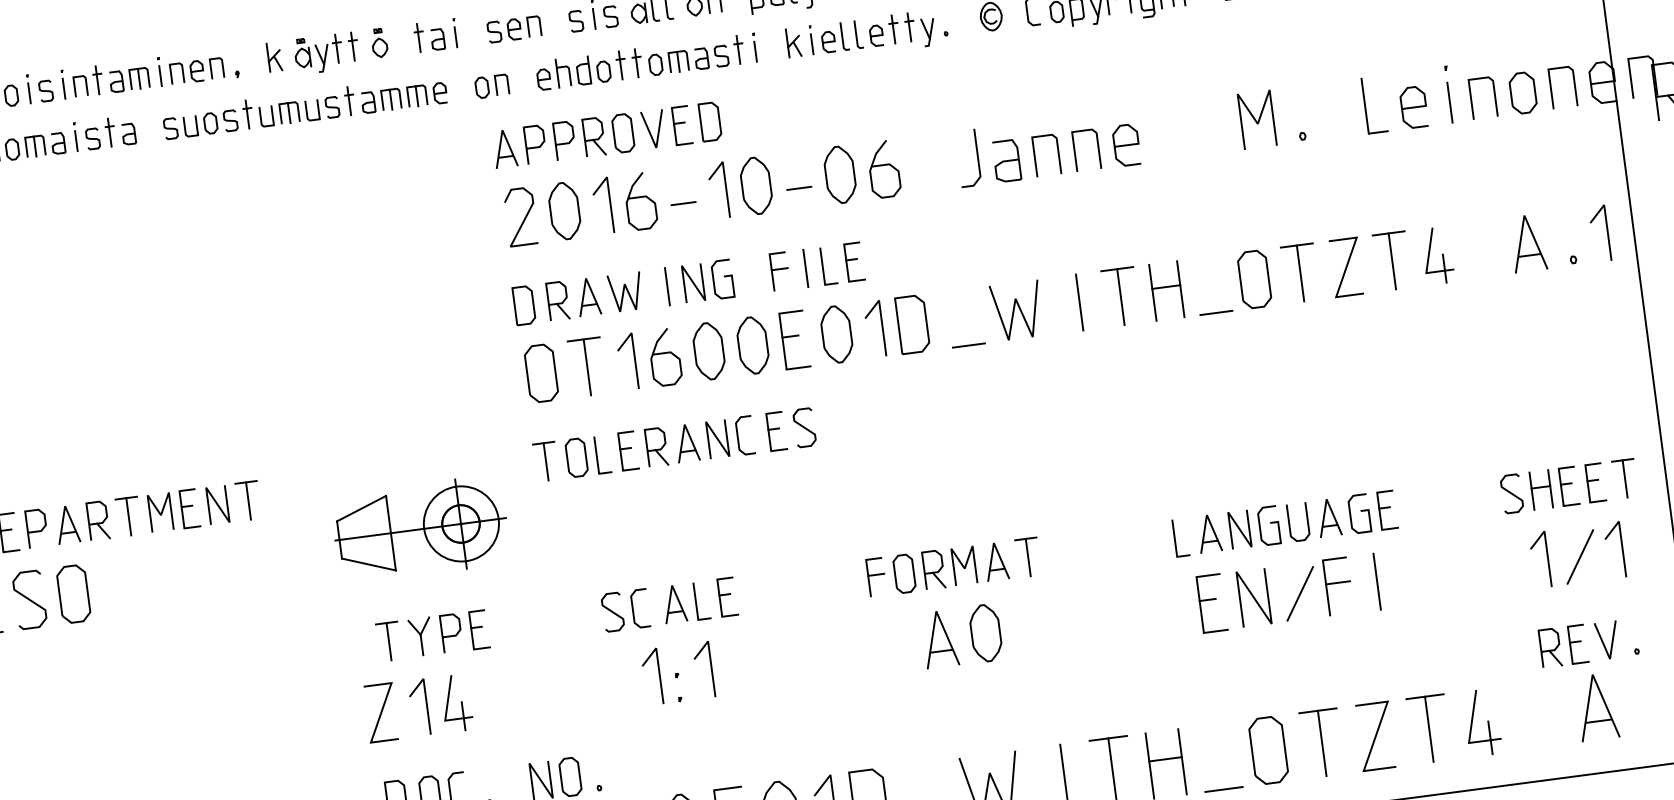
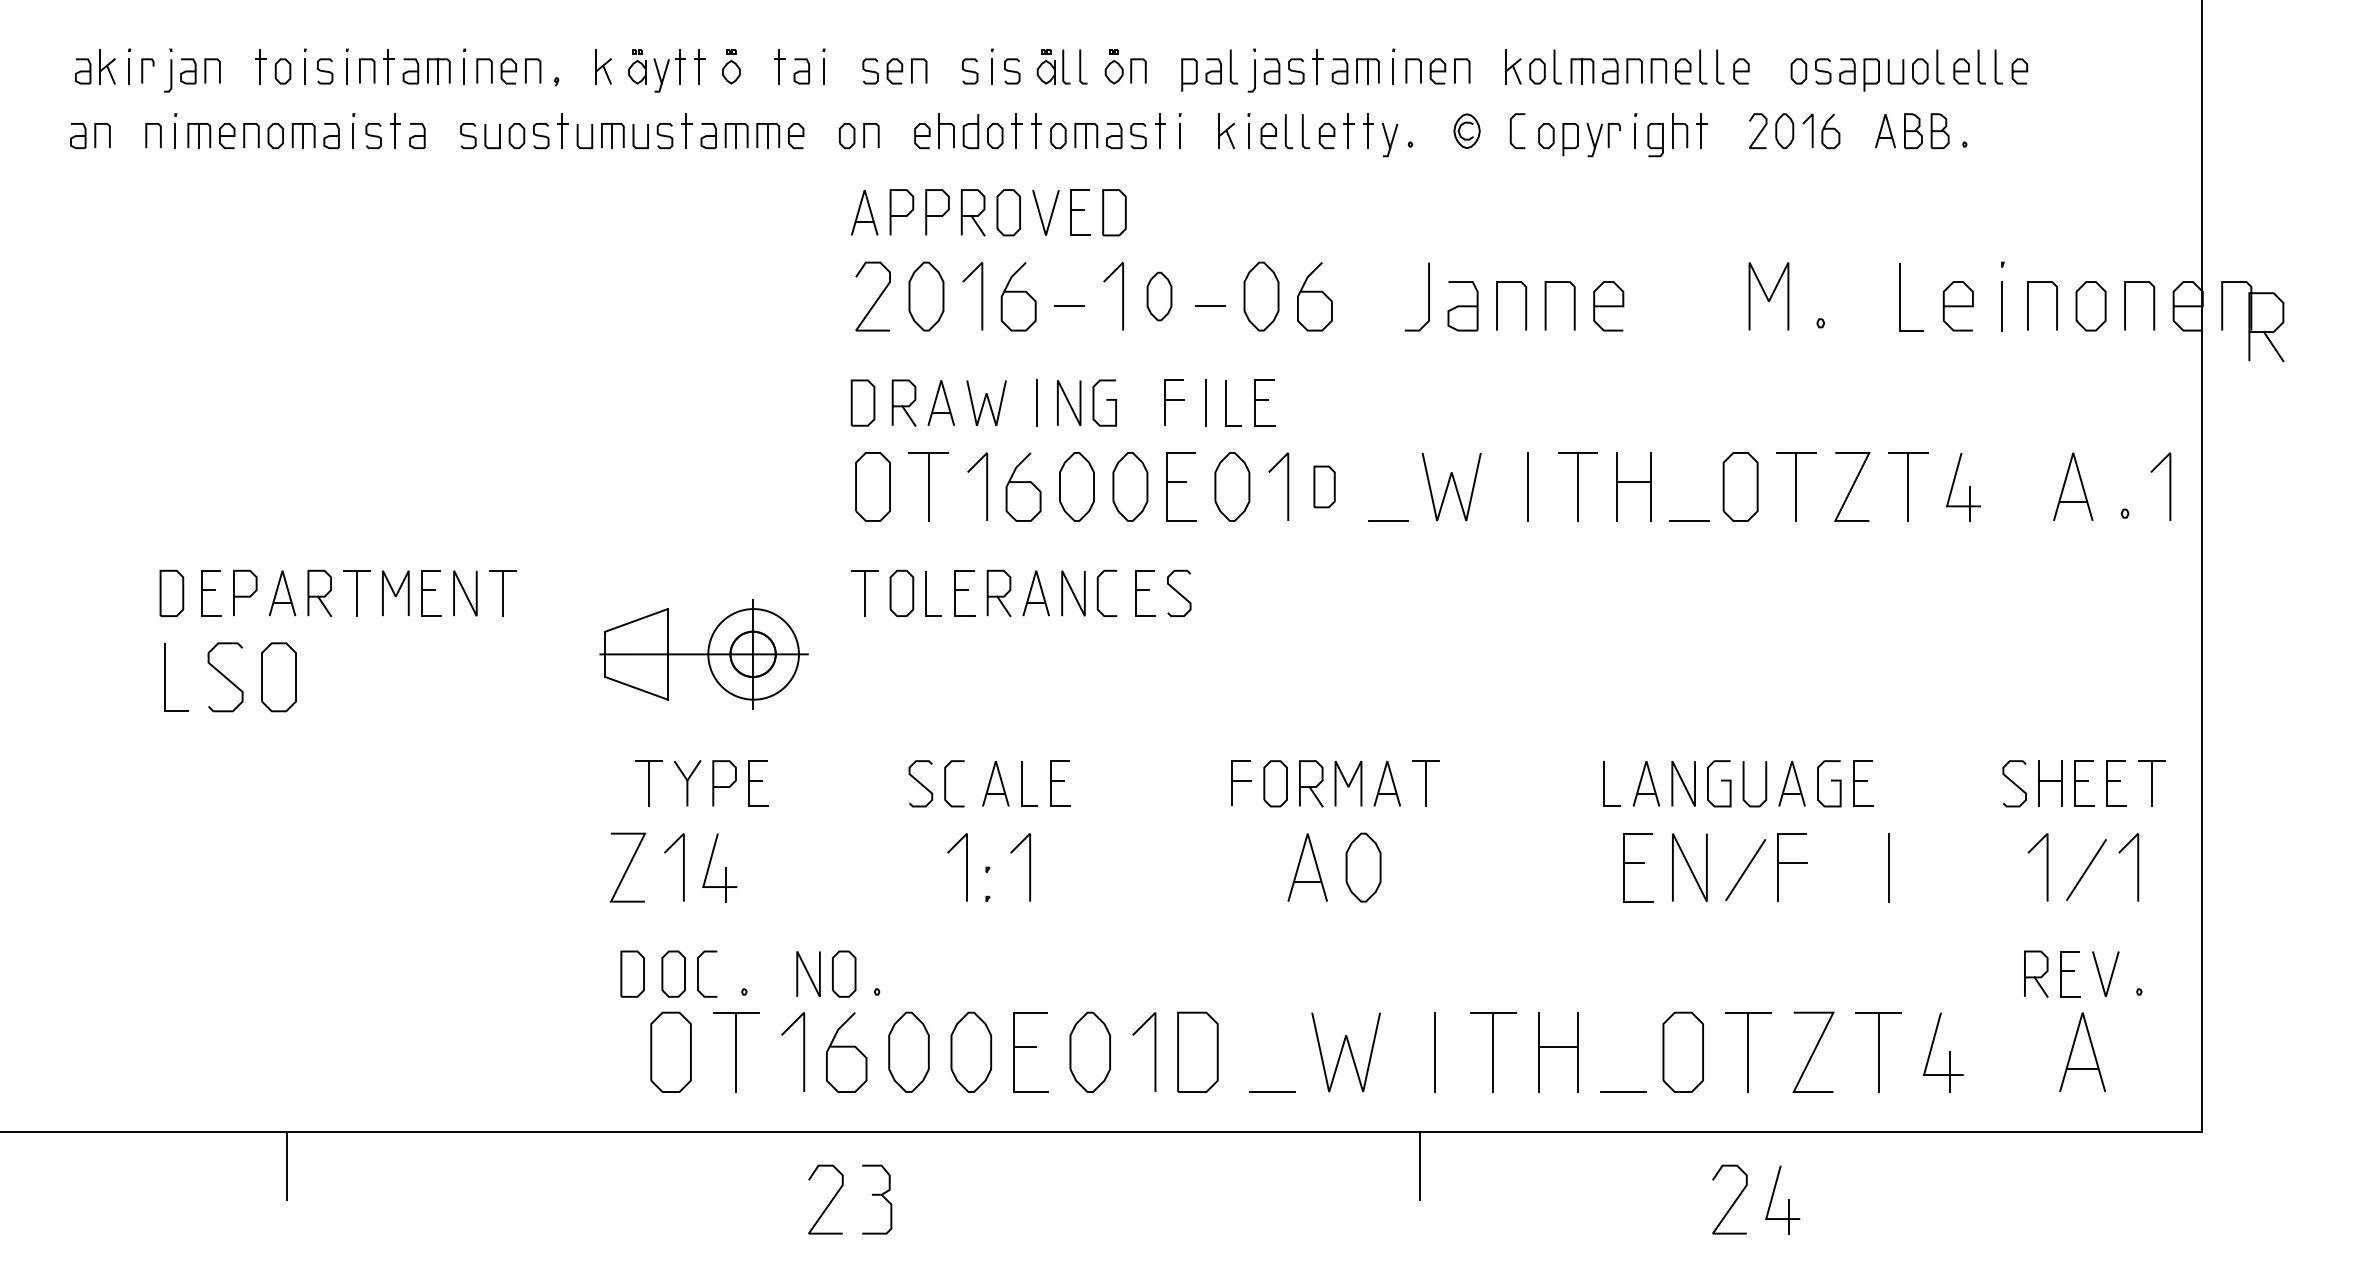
part: (756, 185) -> (1159, 296), size x0.7
part: (912, 324) -> (1324, 486), size x0.6
line: (1377, 581) -> (1888, 867), moved

